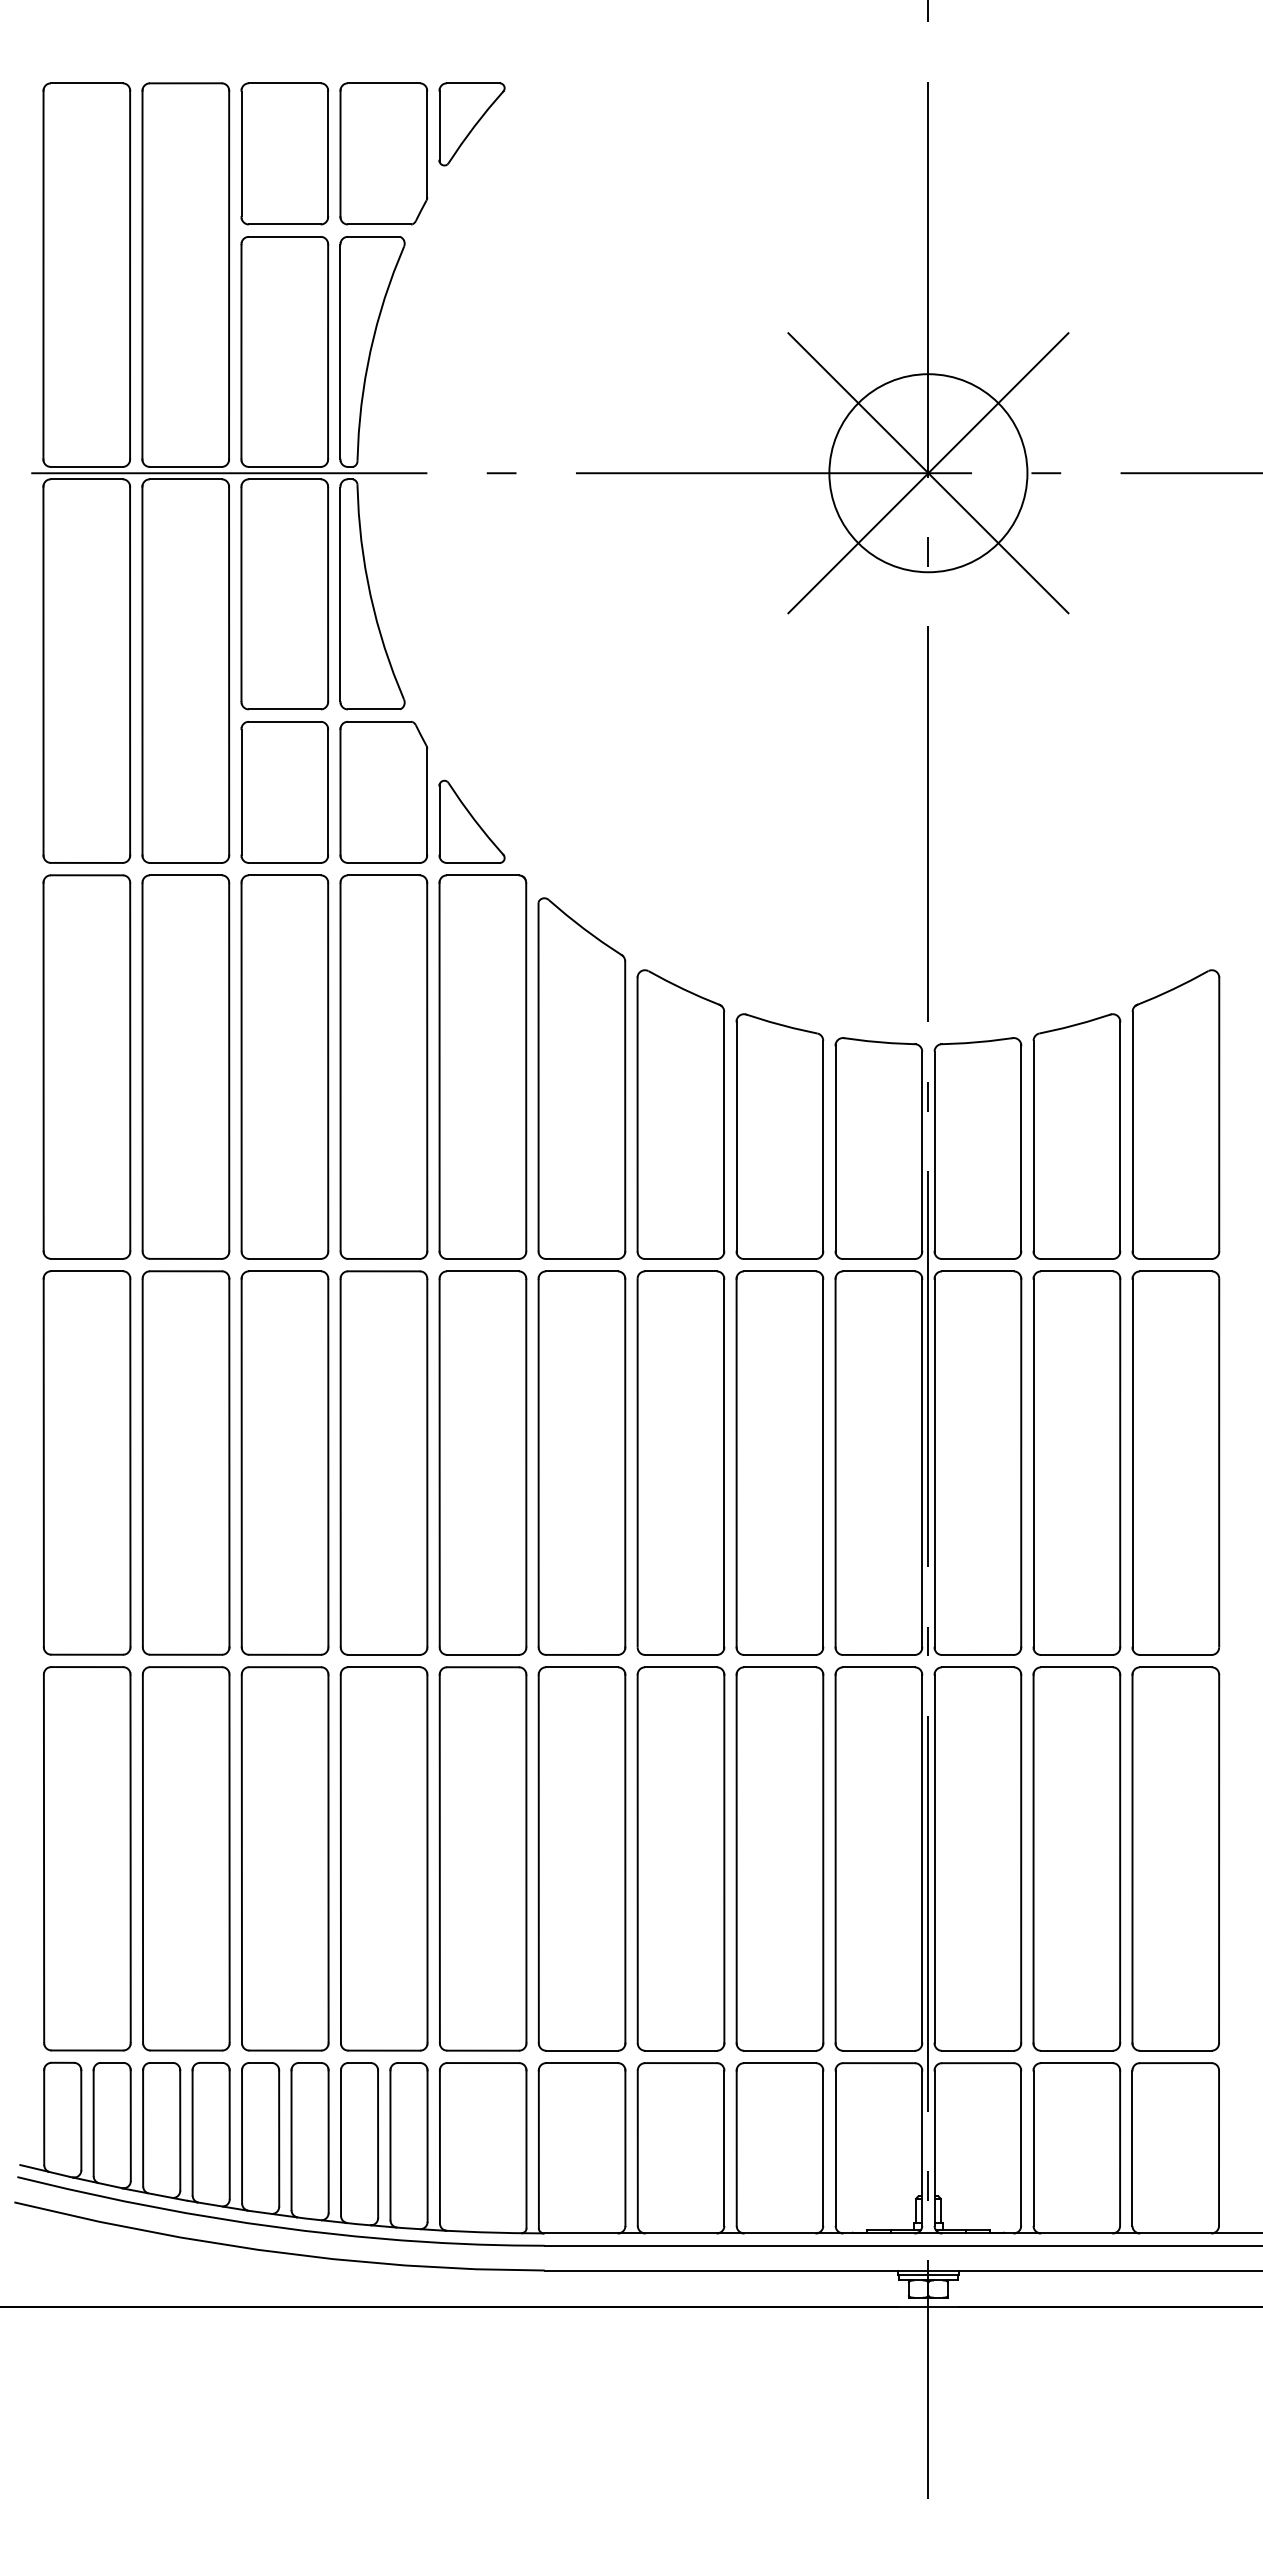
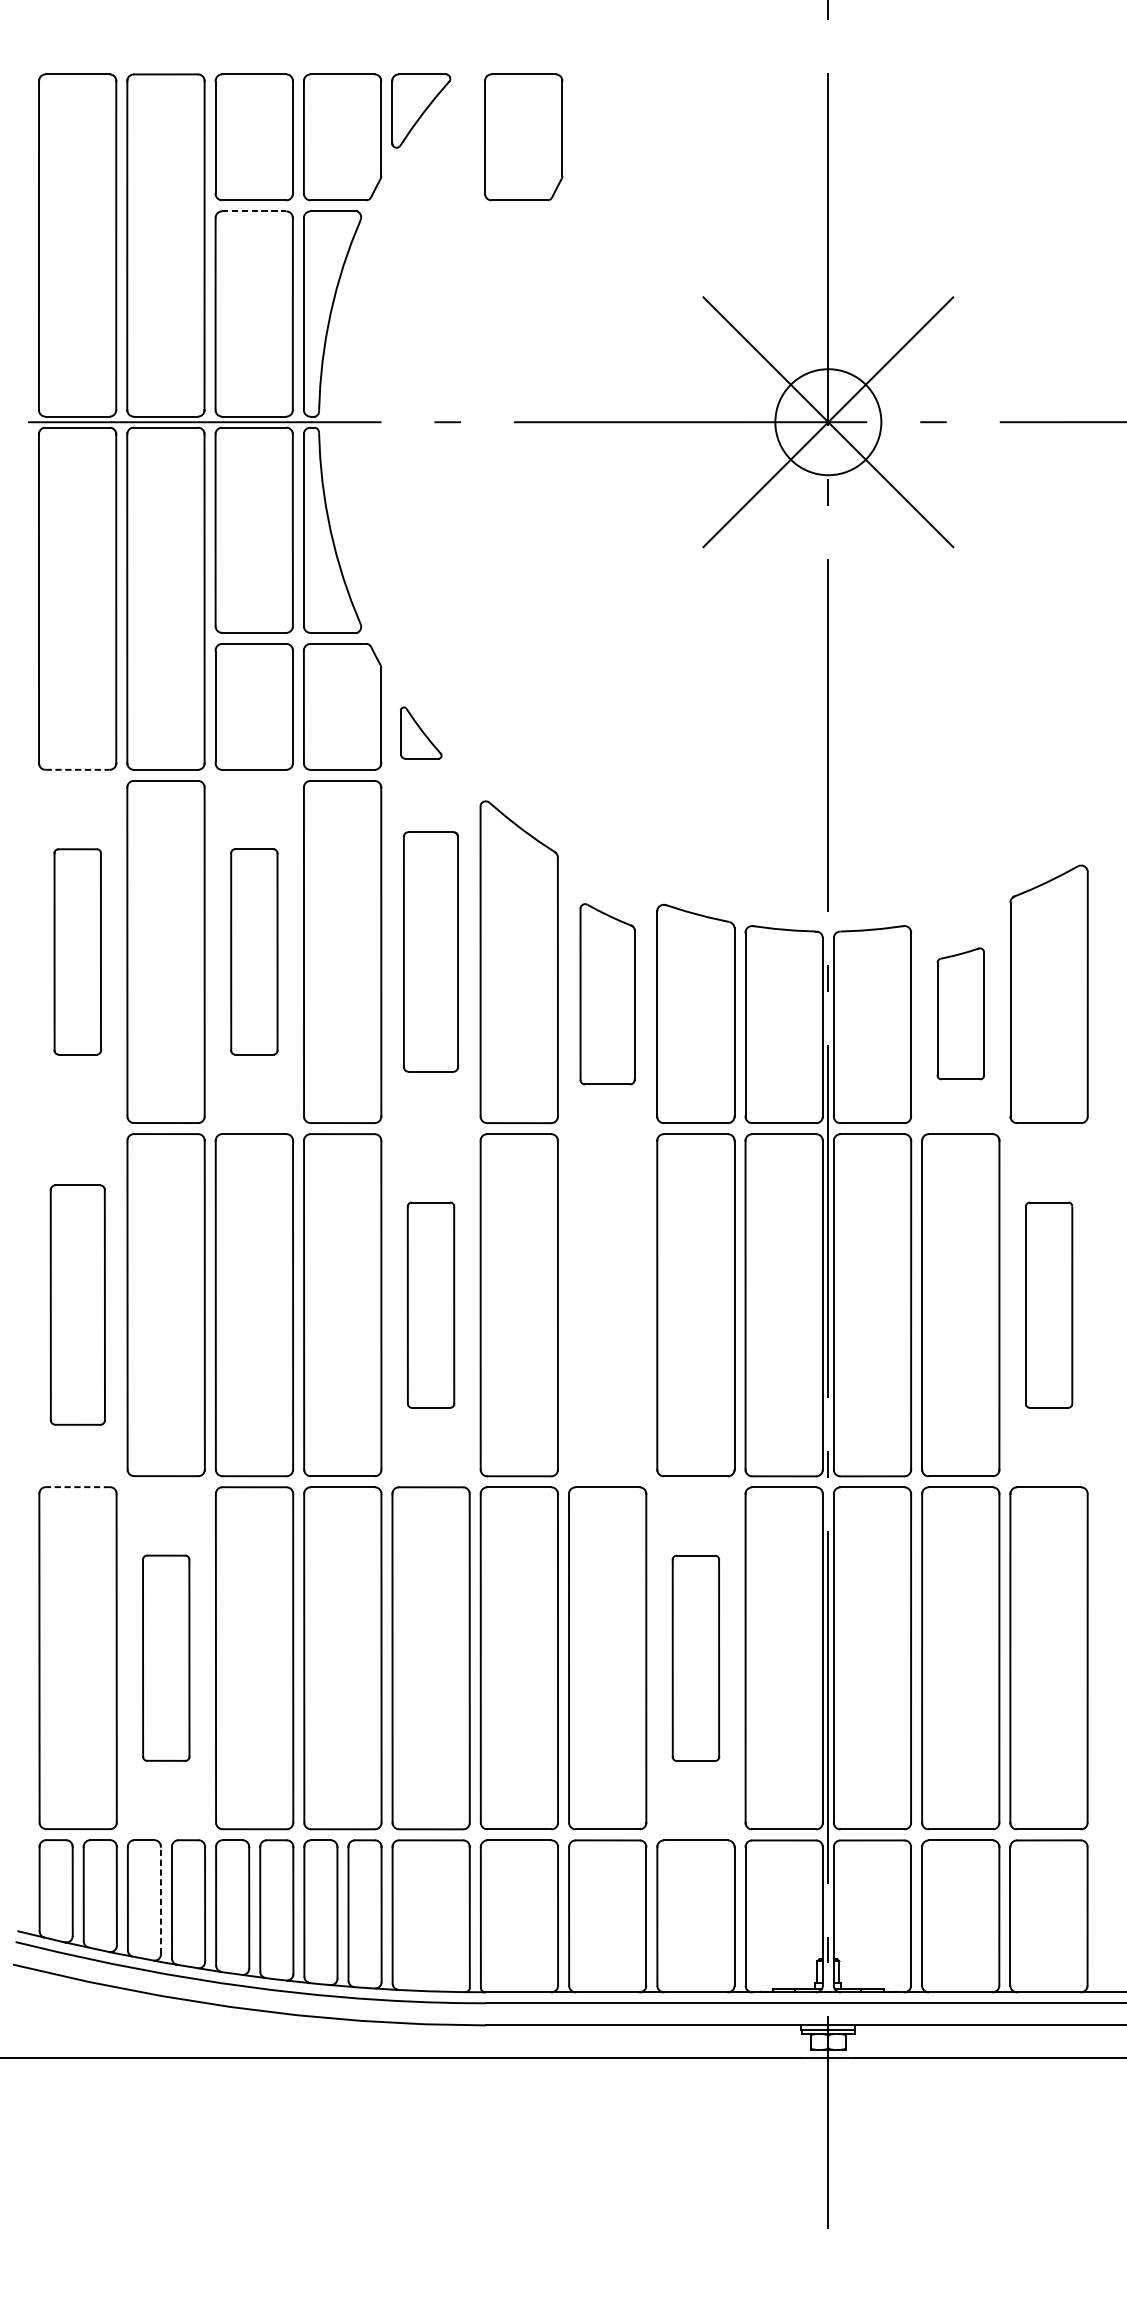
part: (586, 153) -> (523, 137), added
line: (284, 236) -> (253, 211), solid -> dashed
circle: (928, 473) -> (828, 422), size x0.6
part: (471, 821) -> (420, 732), size x0.7
line: (86, 862) -> (77, 769), solid -> dashed
part: (86, 1066) -> (77, 951), size x0.6
part: (284, 1066) -> (253, 951), size x0.6
part: (482, 1066) -> (430, 951), size x0.7
part: (680, 1114) -> (607, 994), size x0.7
part: (1076, 1136) -> (960, 1013), size x0.6
part: (86, 1462) -> (77, 1304), size x0.7
part: (482, 1462) -> (430, 1304), size x0.6
part: (680, 1462) -> (607, 1304), removed
part: (1175, 1462) -> (1048, 1304), size x0.6
line: (87, 1667) -> (78, 1487), solid -> dashed
part: (185, 1858) -> (165, 1657), size x0.6
part: (779, 1858) -> (695, 1657), size x0.6
line: (180, 2129) -> (161, 1899), solid -> dashed

